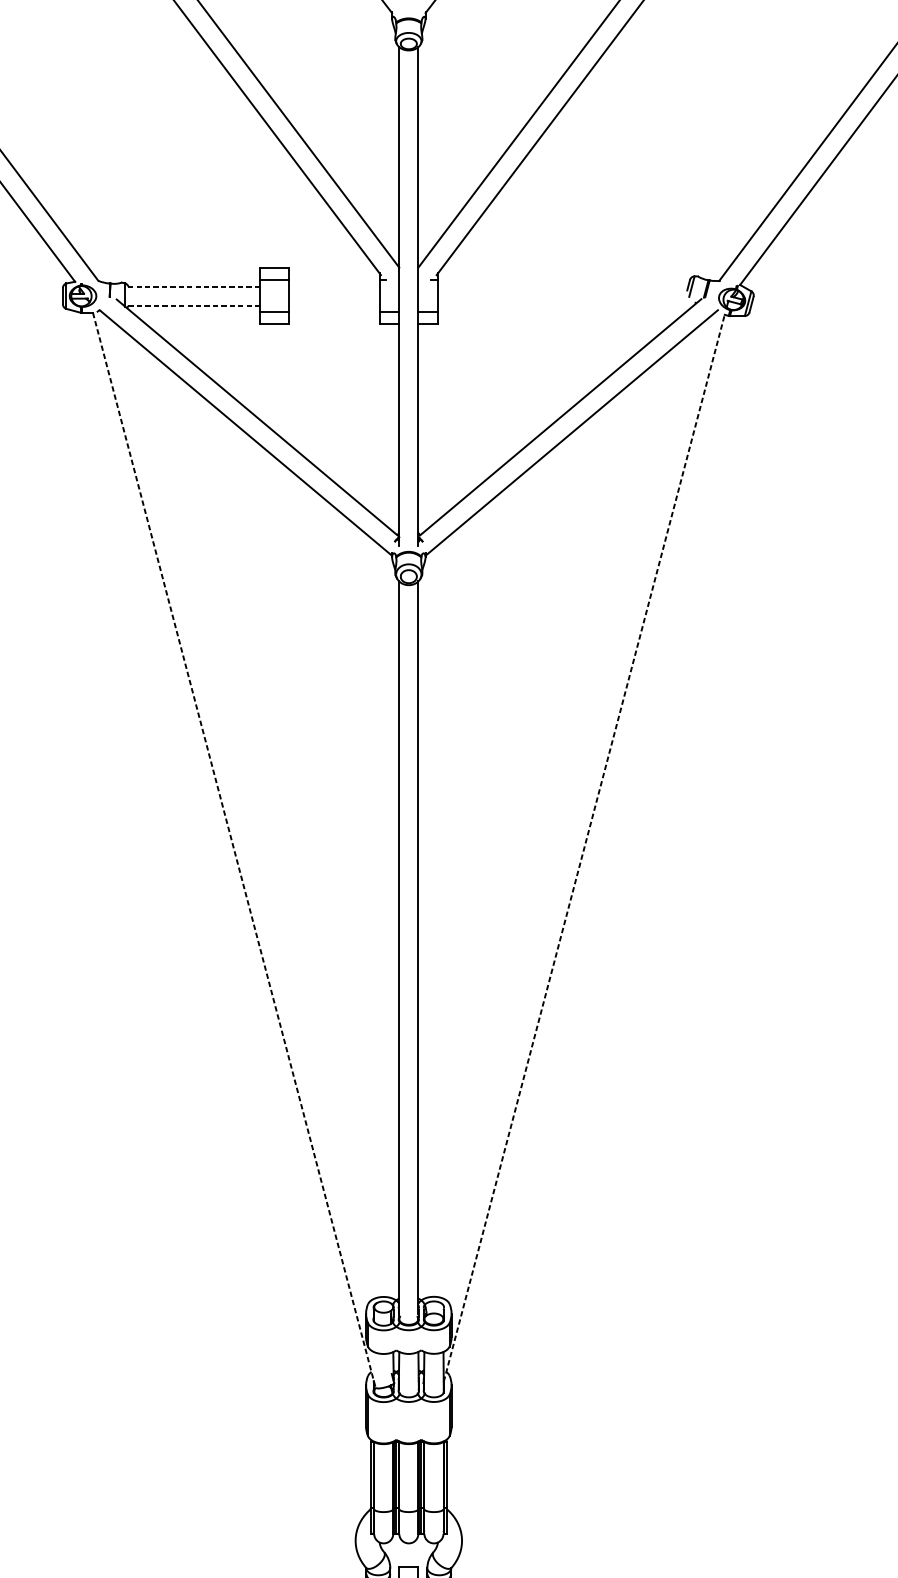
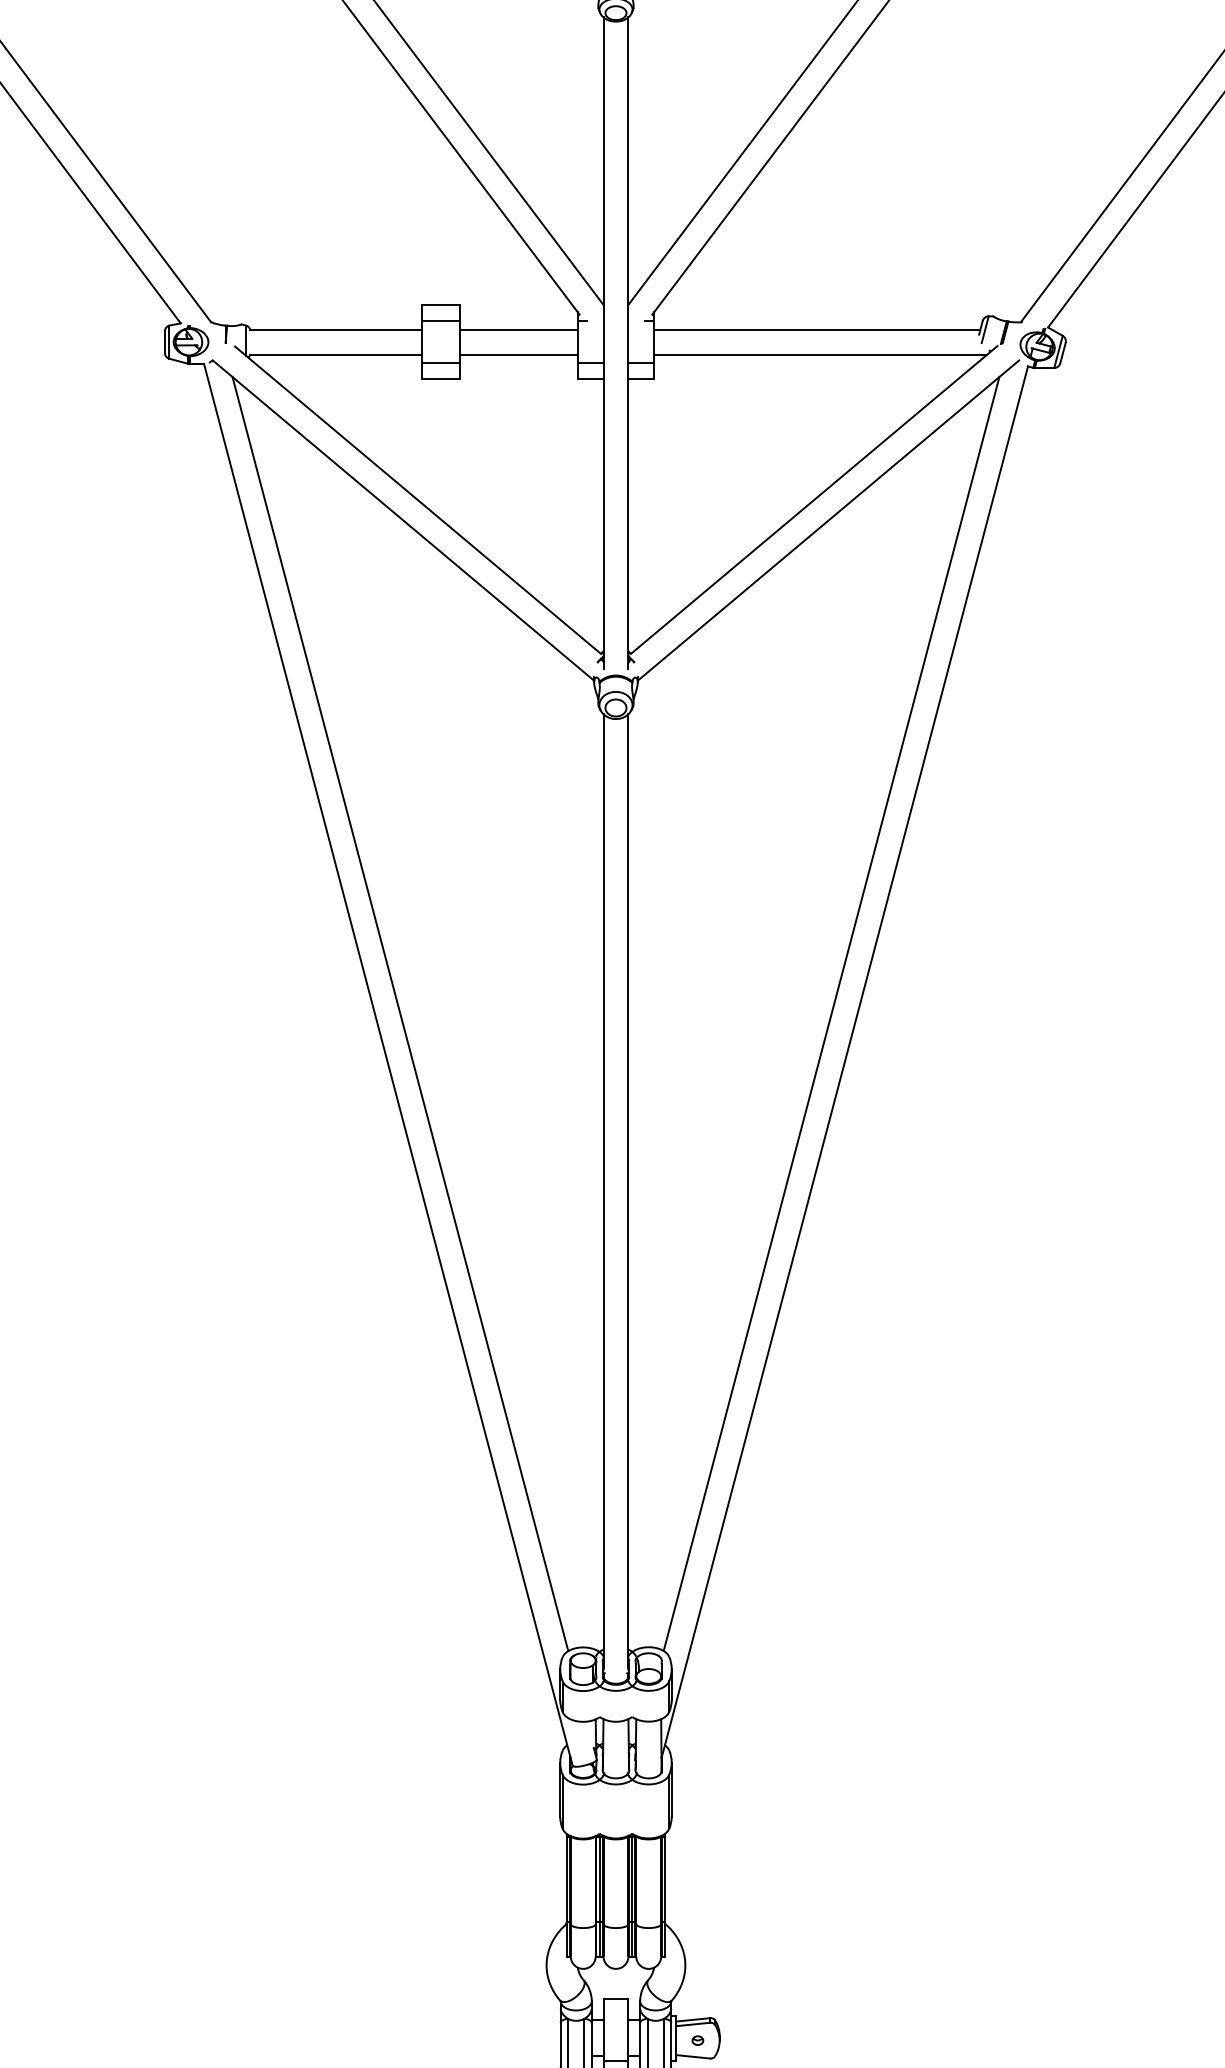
line: (194, 286) -> (336, 329), dashed -> solid
line: (334, 286) -> (518, 329), added
line: (563, 286) -> (817, 329), added
line: (194, 305) -> (336, 354), dashed -> solid
line: (334, 305) -> (518, 354), added
line: (565, 305) -> (820, 354), added
line: (574, 810) -> (831, 1013), added
line: (243, 811) -> (400, 1014), added
line: (584, 847) -> (844, 1061), dashed -> solid
line: (234, 850) -> (388, 1064), dashed -> solid

